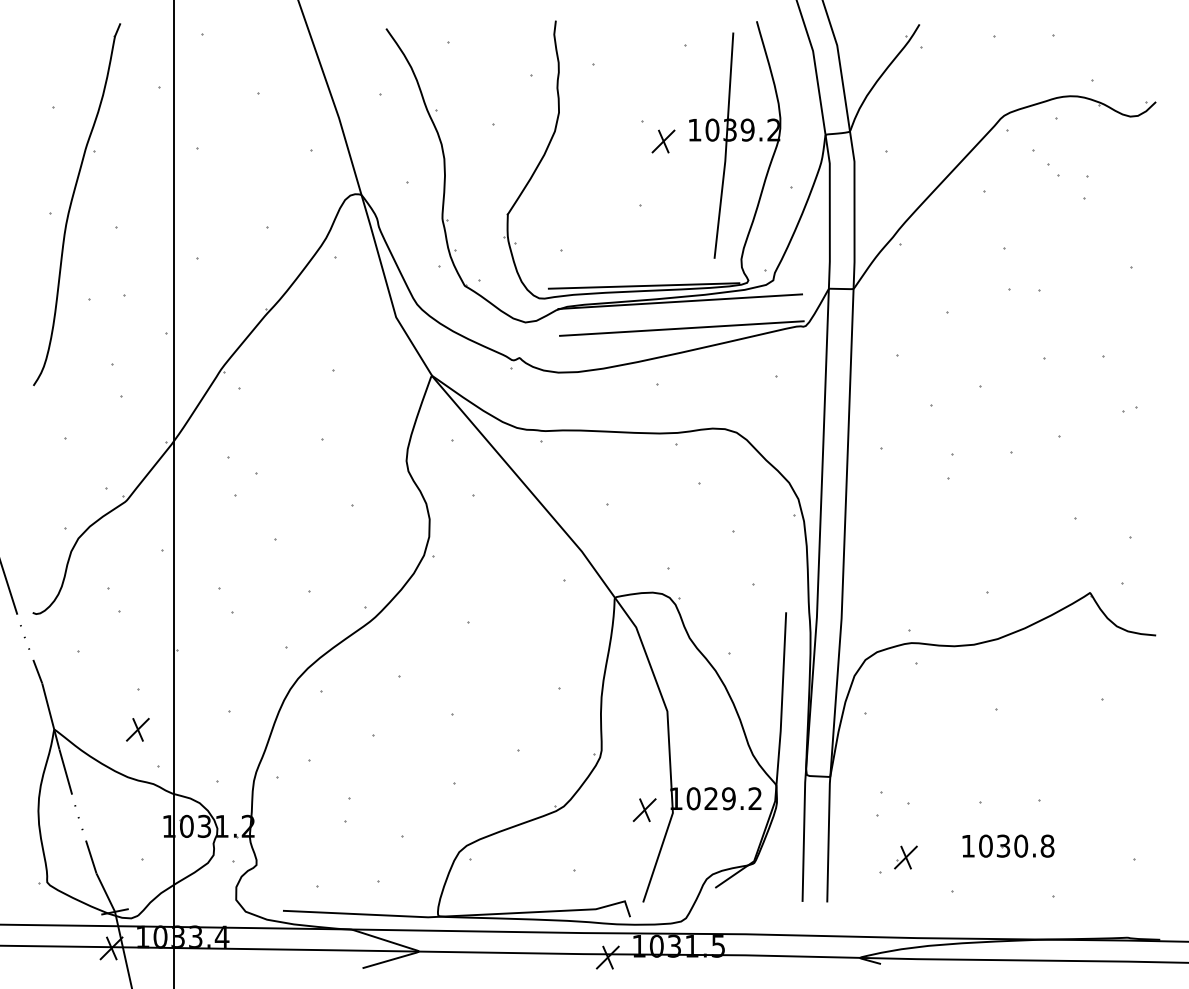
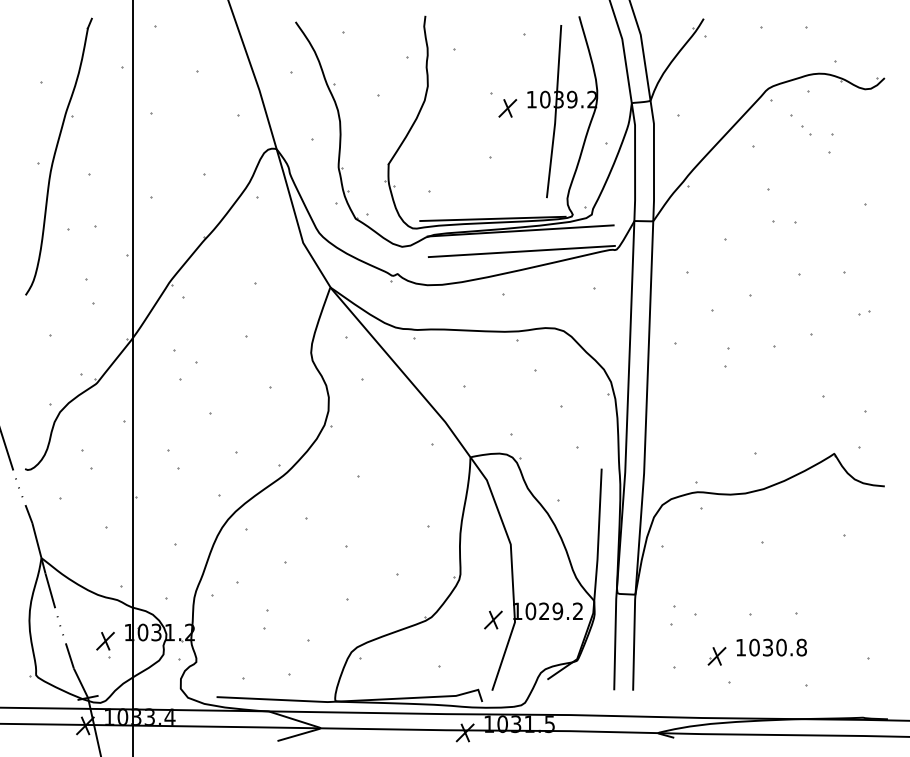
part: (137, 729) -> (105, 640), moved
part: (905, 857) -> (716, 656), moved

